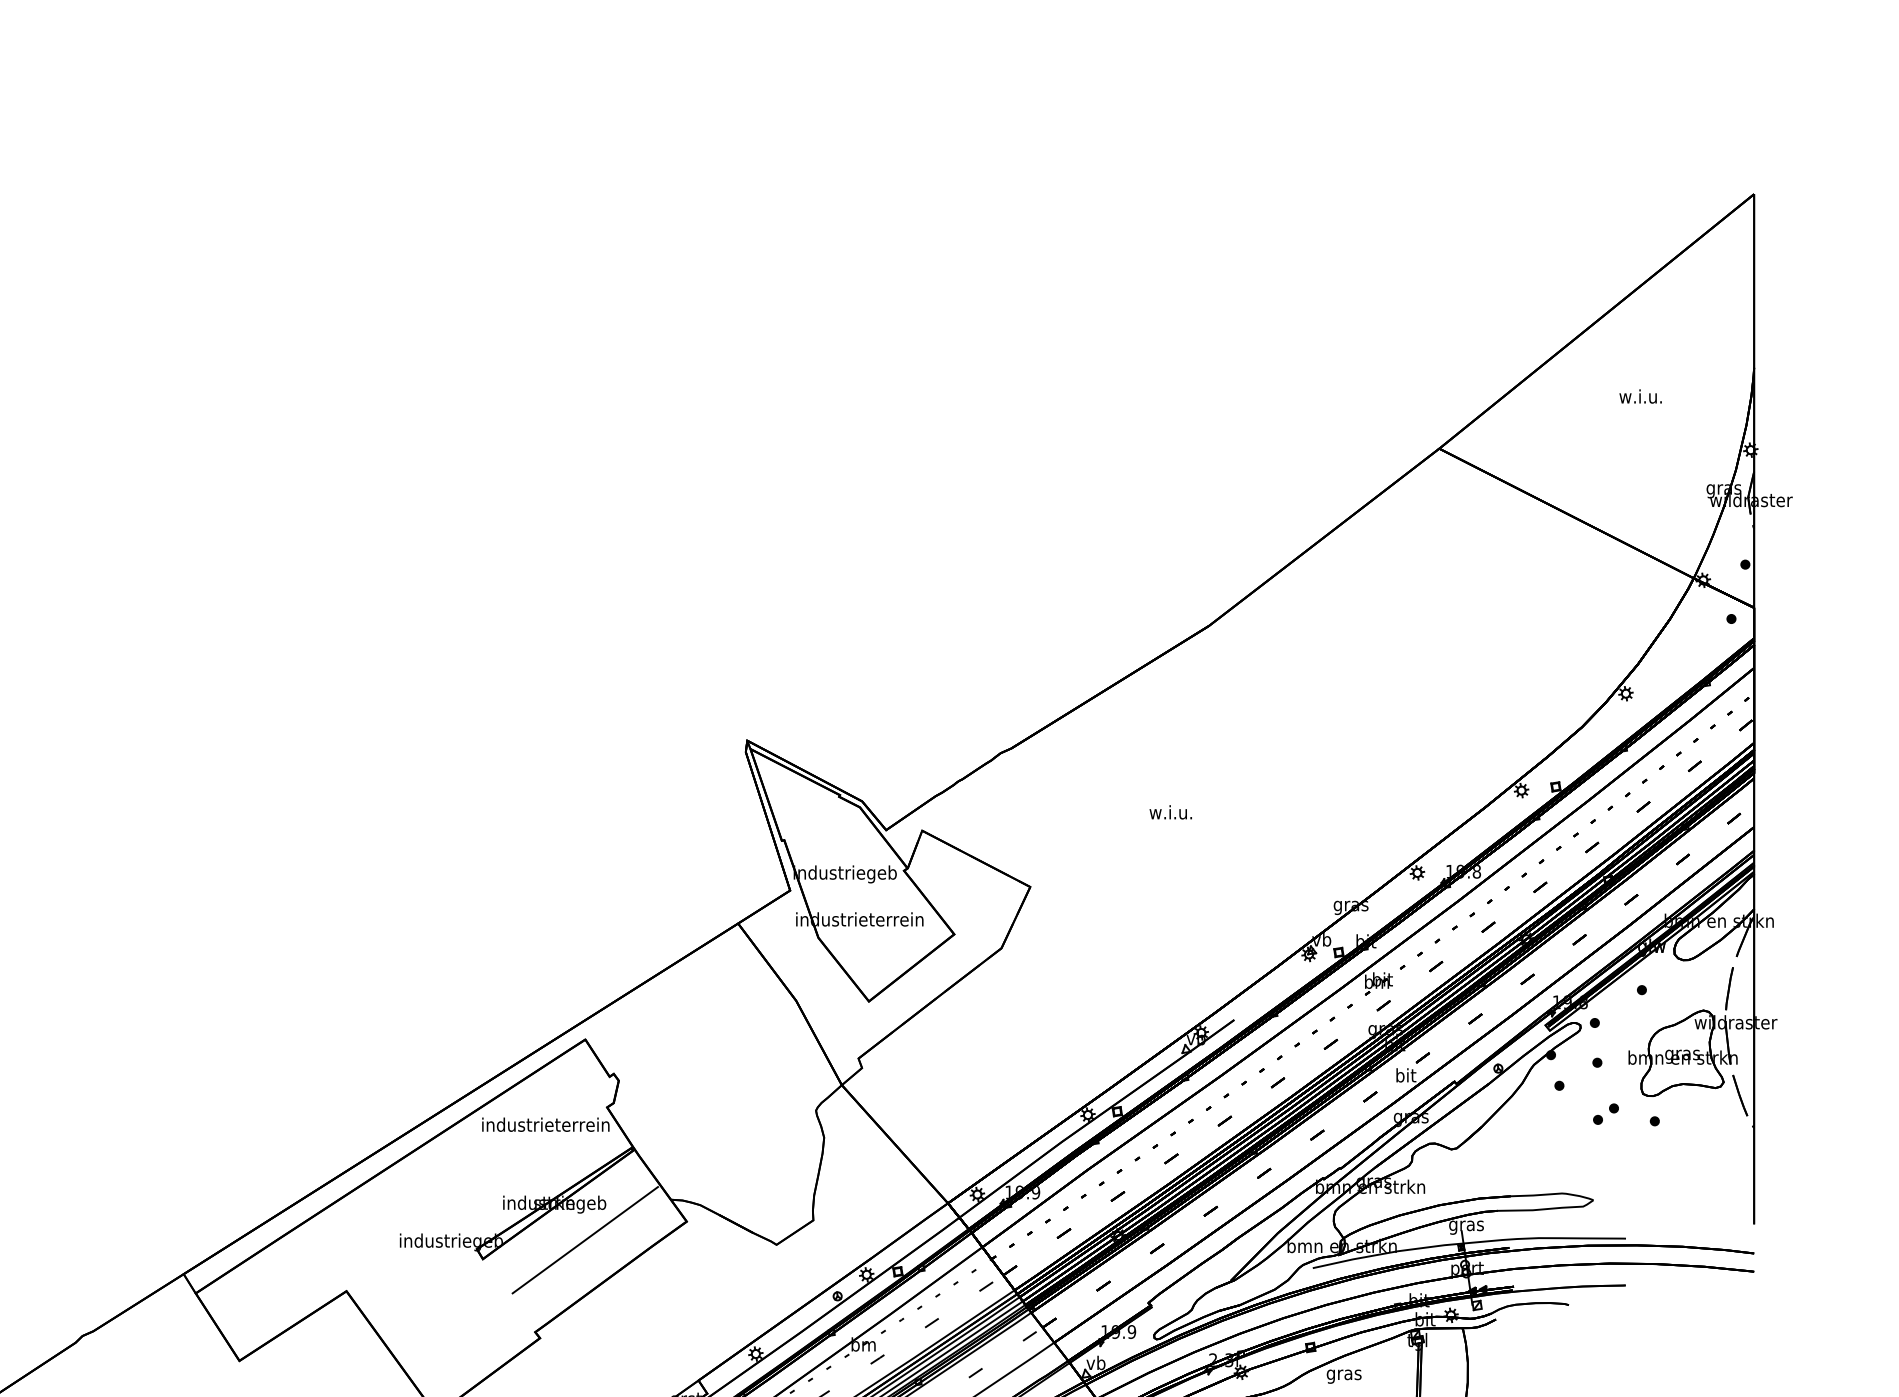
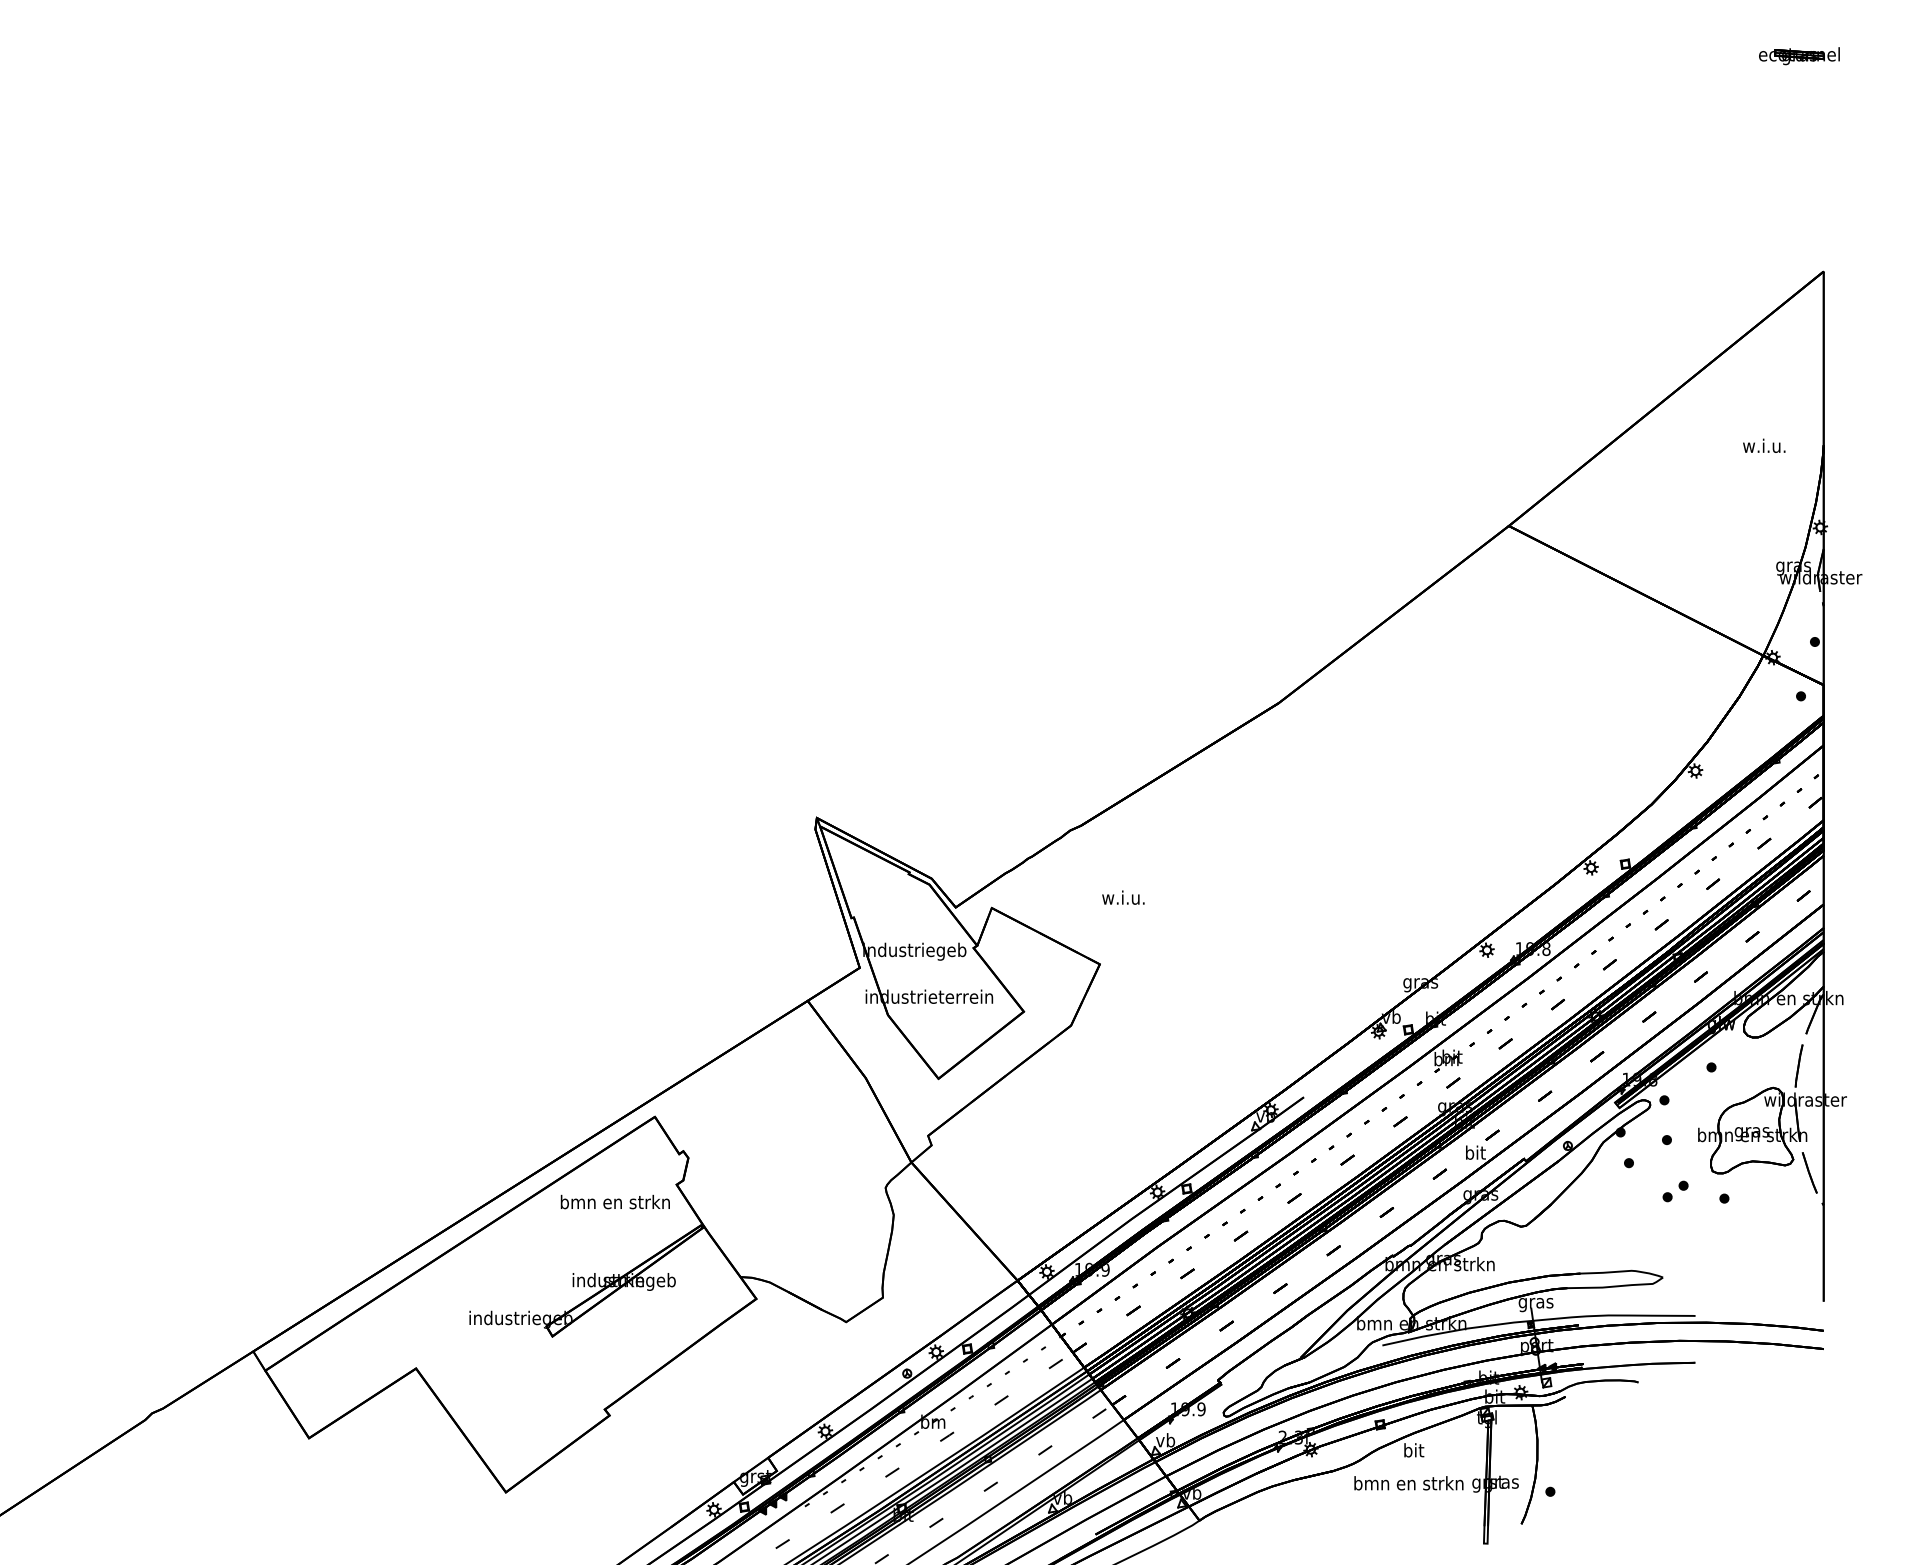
text: (1640, 396) -> (1764, 445), moved
text: (1170, 812) -> (1123, 897), moved
text: (545, 1124) -> (615, 1201), industrieterrein -> bmn en strkn
line: (584, 1240) -> (654, 1317), removed
text: (1343, 1375) -> (1413, 1452), gras -> bit

